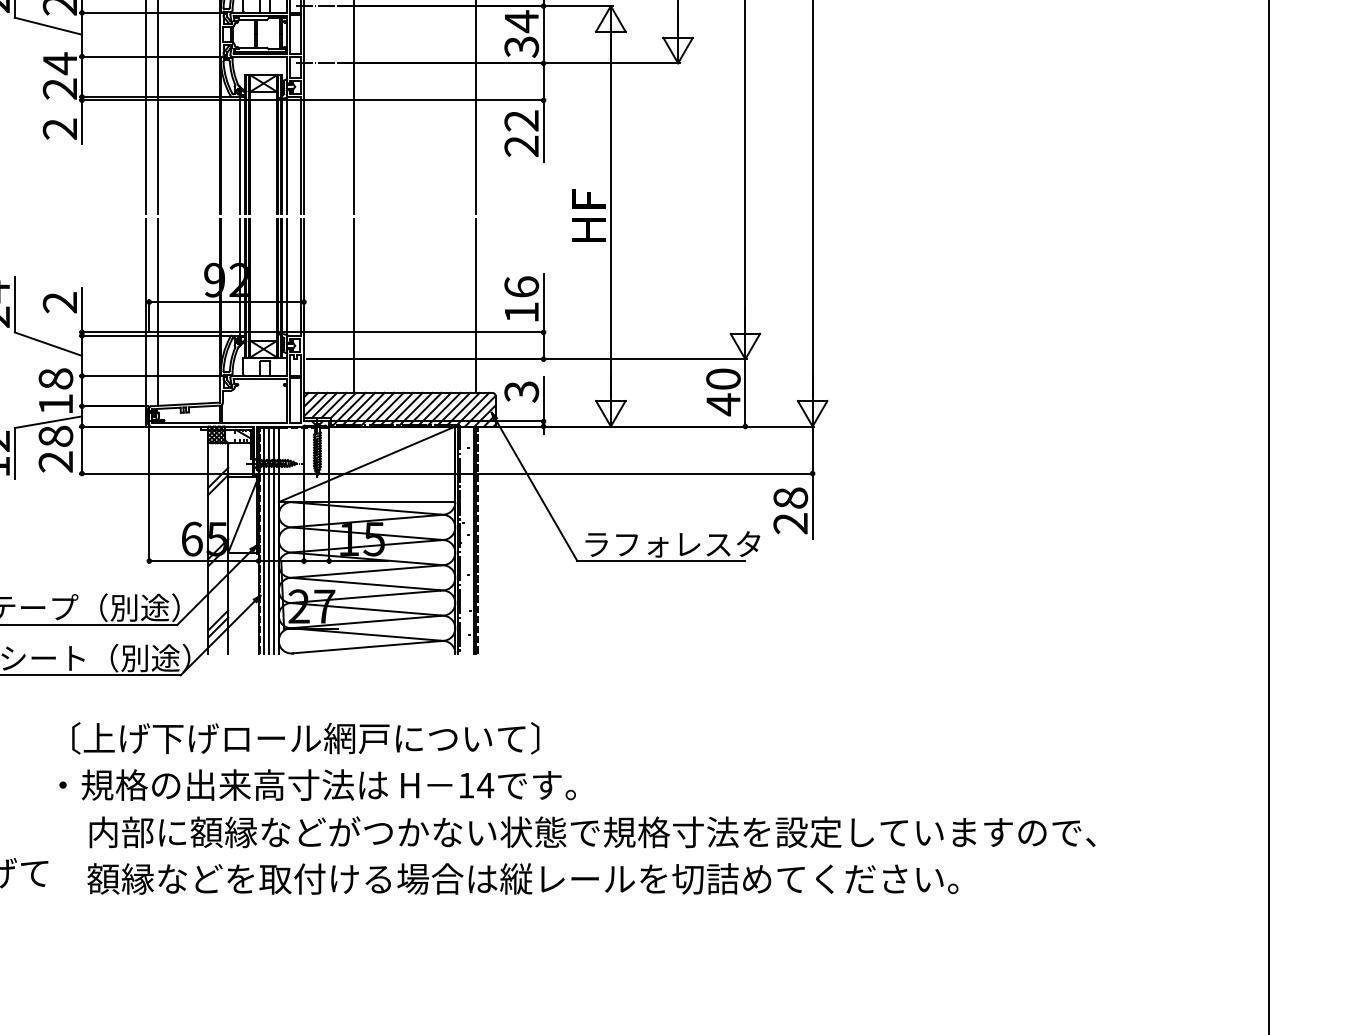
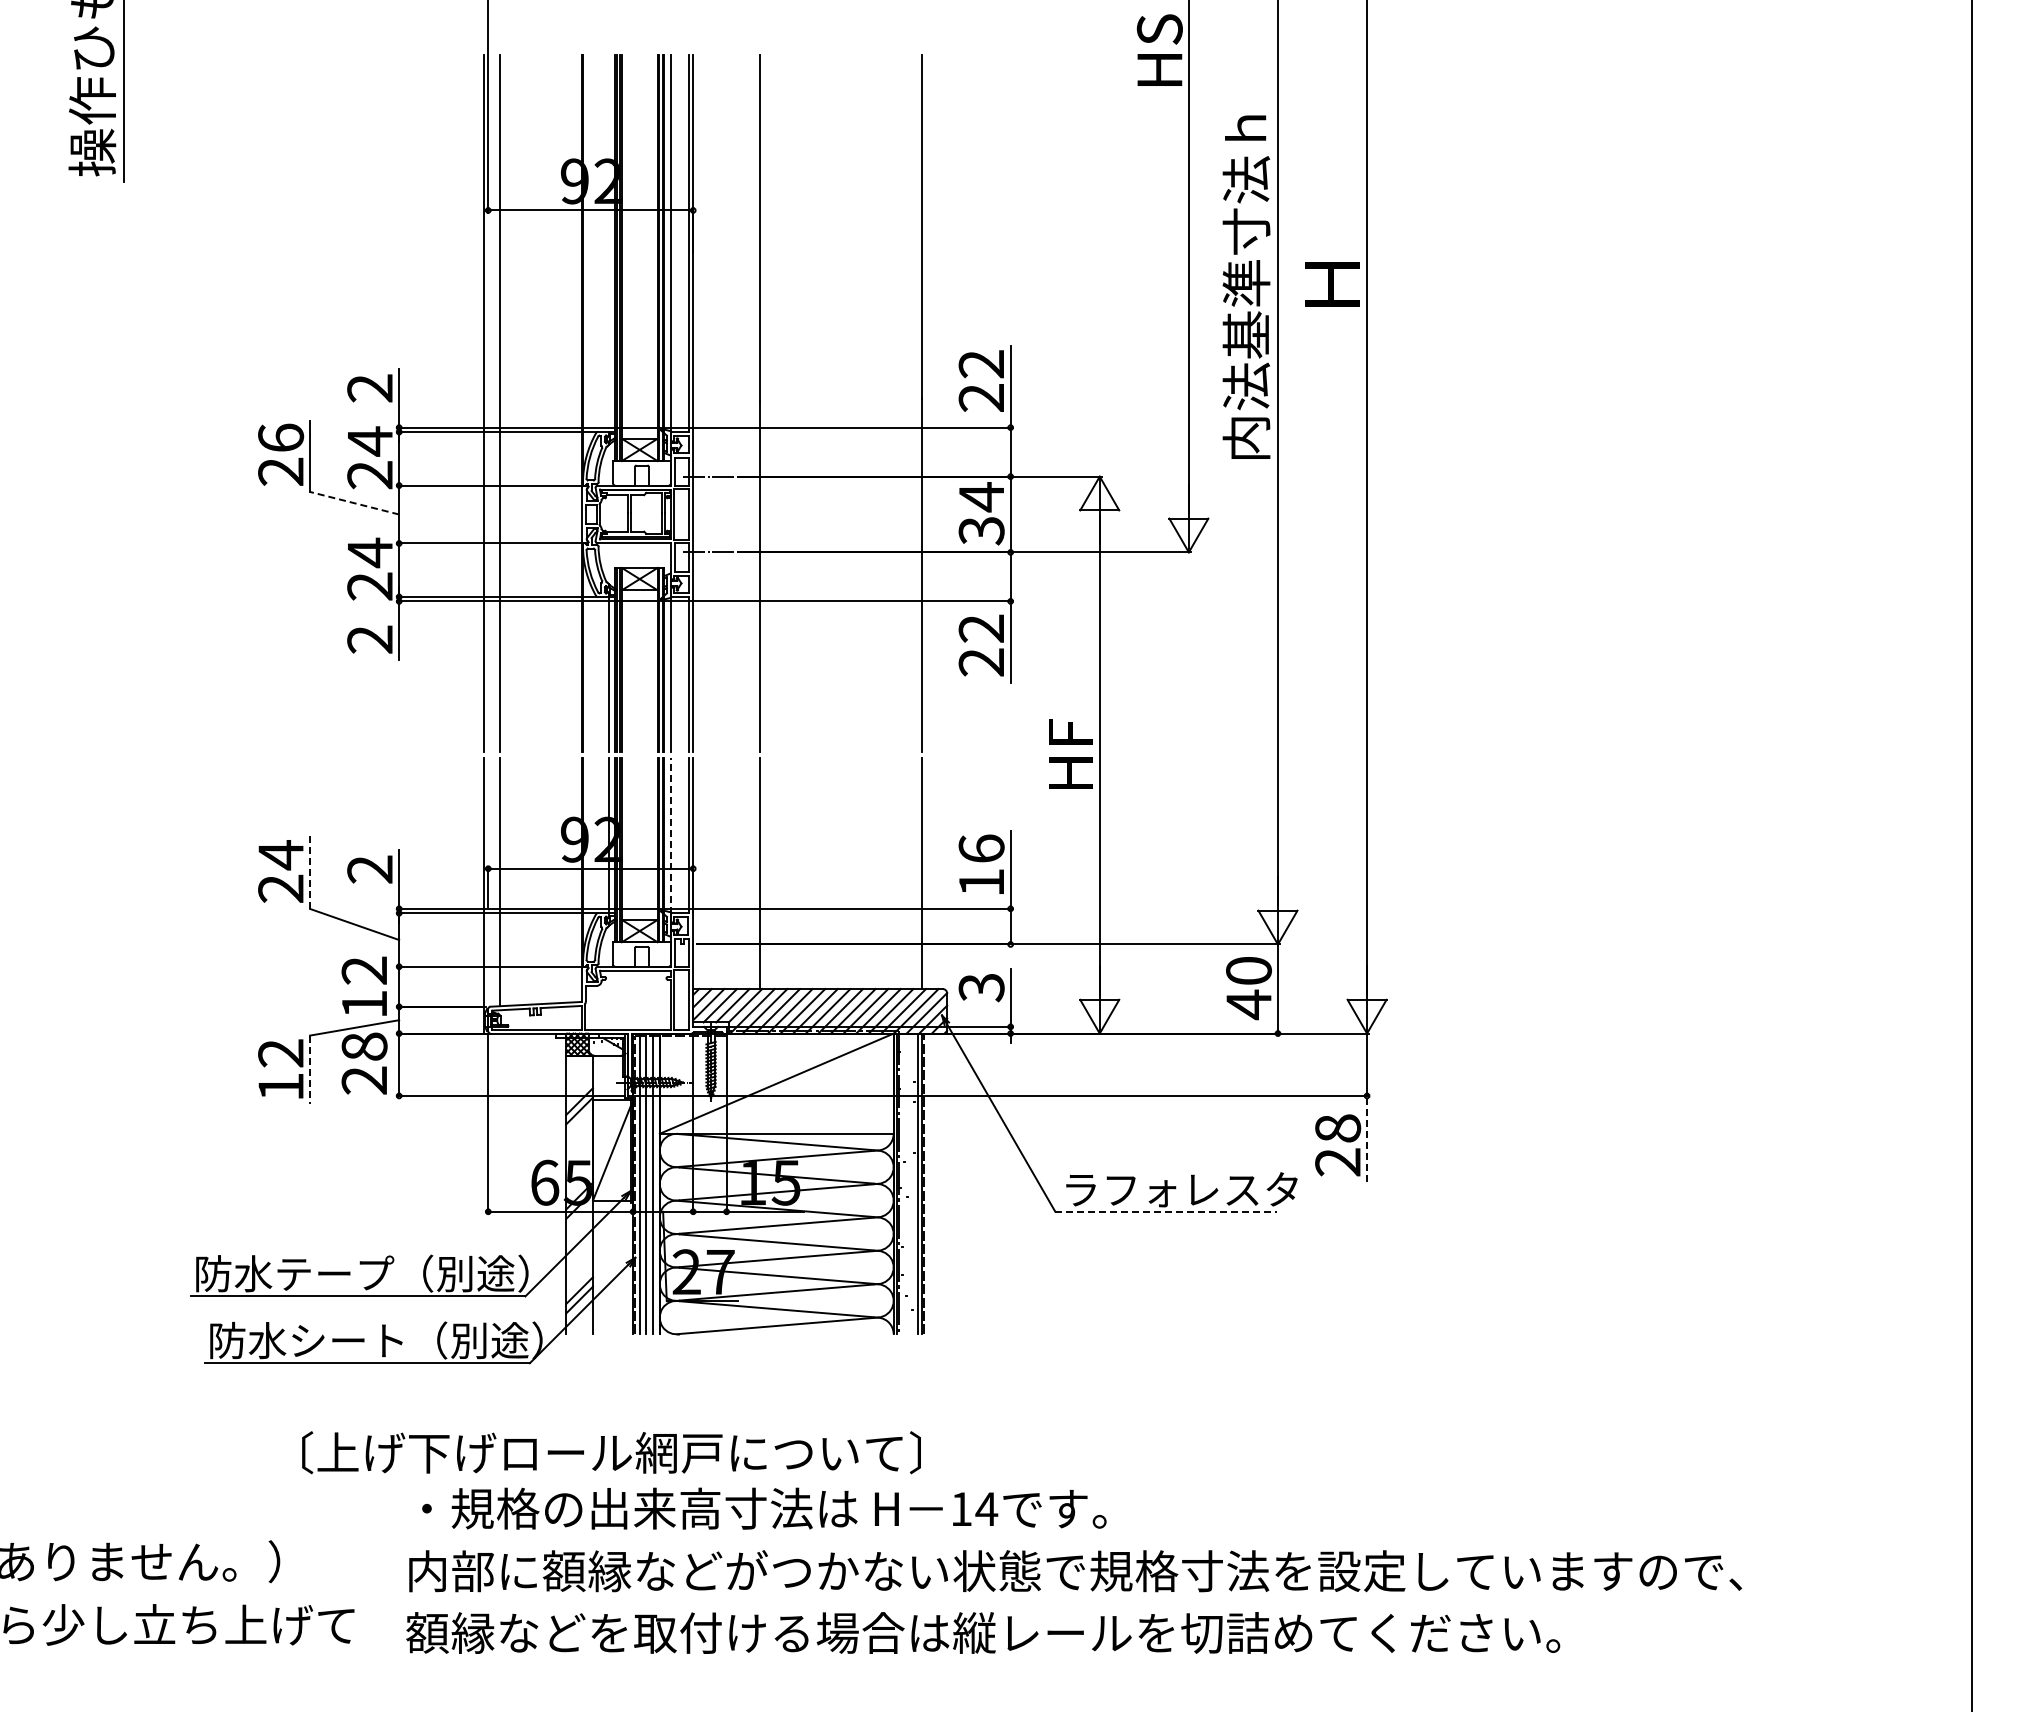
line: (48, 26) -> (354, 503), solid -> dashed
line: (286, 277) -> (670, 836), solid -> dashed
line: (15, 304) -> (310, 872), solid -> dashed
text: (55, 378) -> (364, 970), 18 -> 12
line: (15, 454) -> (310, 1070), solid -> dashed
line: (812, 505) -> (1367, 1138), solid -> dashed
line: (661, 560) -> (1166, 1211), solid -> dashed
text: (305, 738) -> (611, 1452), moved
text: (317, 784) -> (764, 1508), moved

